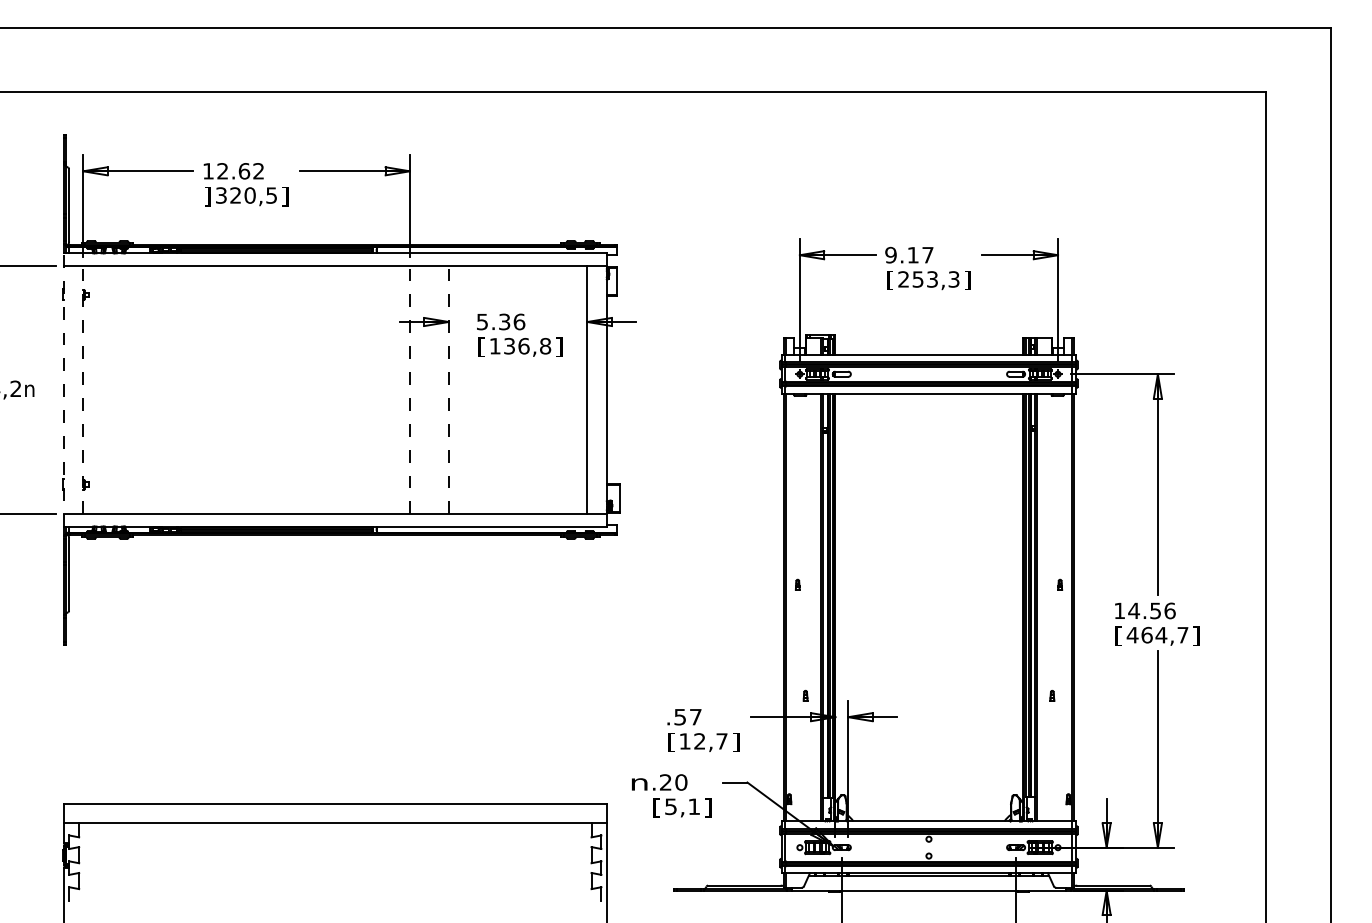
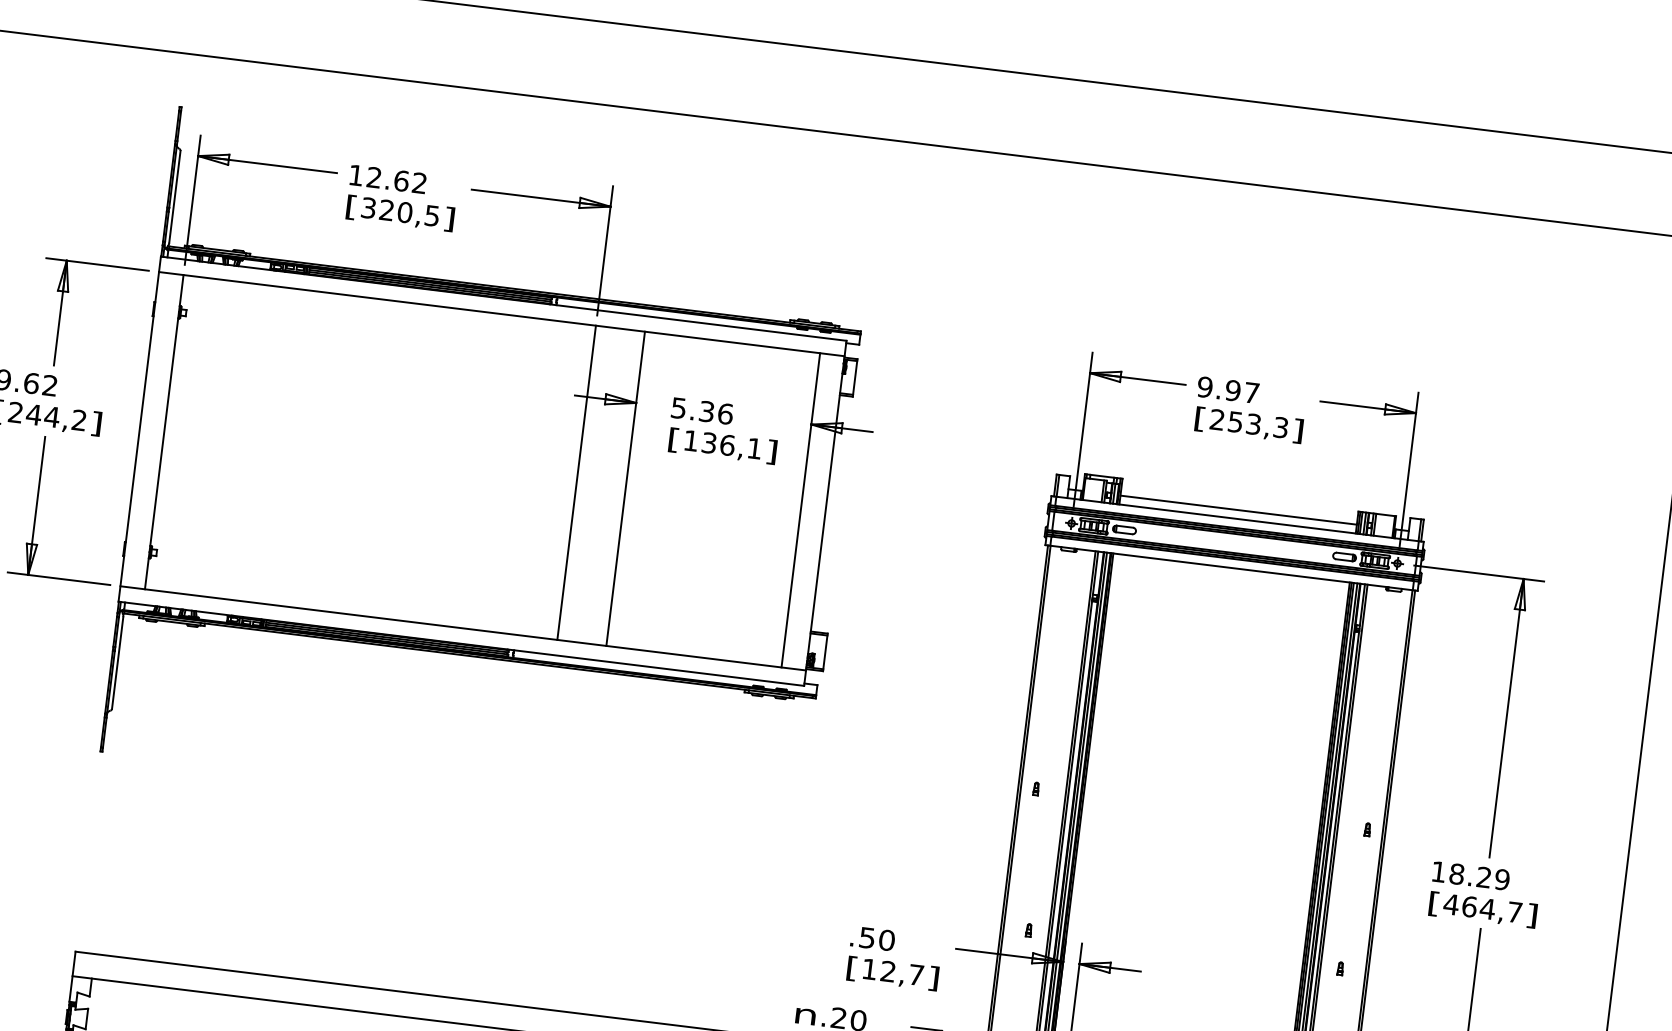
text: (207, 196) -> (351, 207), ] -> [
text: (912, 254) -> (1232, 389), 9.17 -> 9.97
text: (545, 345) -> (754, 447), 136,8 -> 136,1
line: (928, 347) -> (1238, 509), added
text: (29, 389) -> (96, 423), n -> ]
line: (63, 389) -> (139, 428), dashed -> solid
line: (83, 389) -> (164, 431), dashed -> solid
line: (409, 389) -> (576, 482), dashed -> solid
line: (448, 389) -> (625, 488), dashed -> solid
text: (1151, 610) -> (1478, 876), 14.56 -> 18.29
text: (695, 716) -> (886, 939), .57 -> .50

